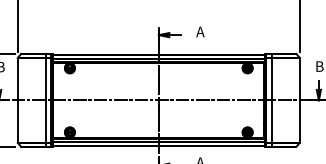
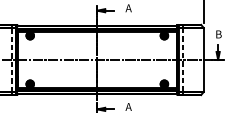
line: (45, 99) -> (11, 59), solid -> dashed
line: (271, 100) -> (182, 60), solid -> dashed

